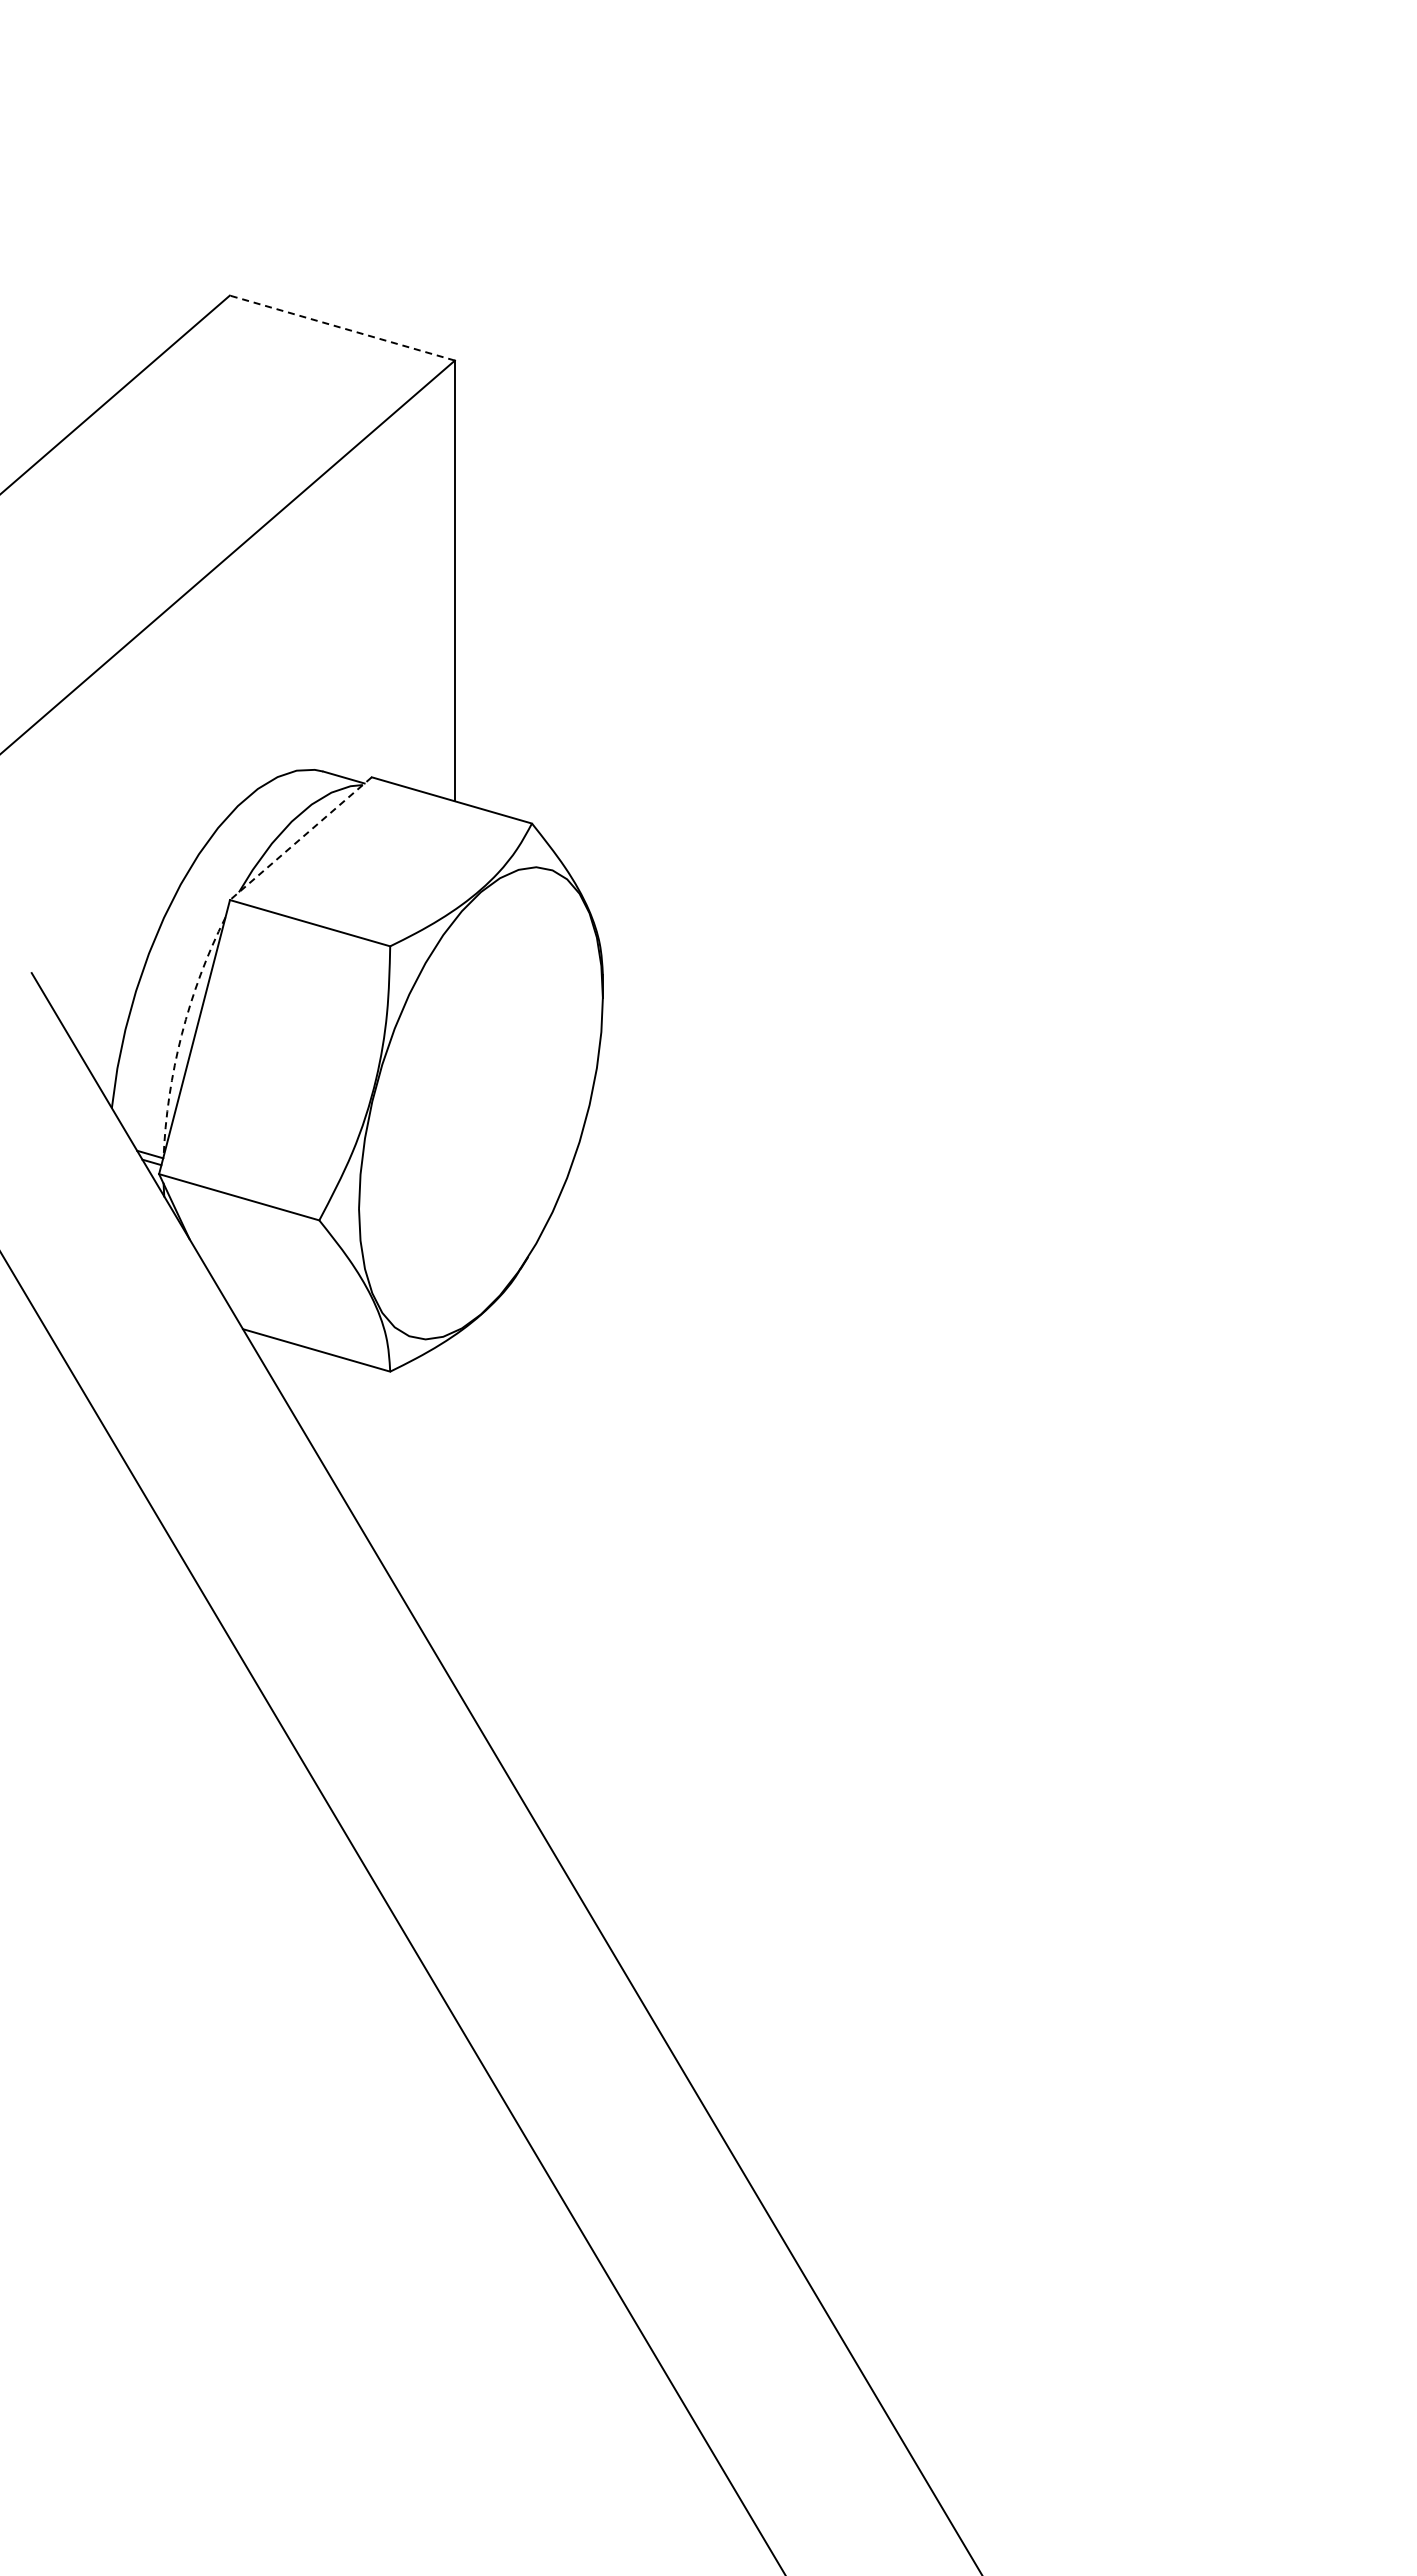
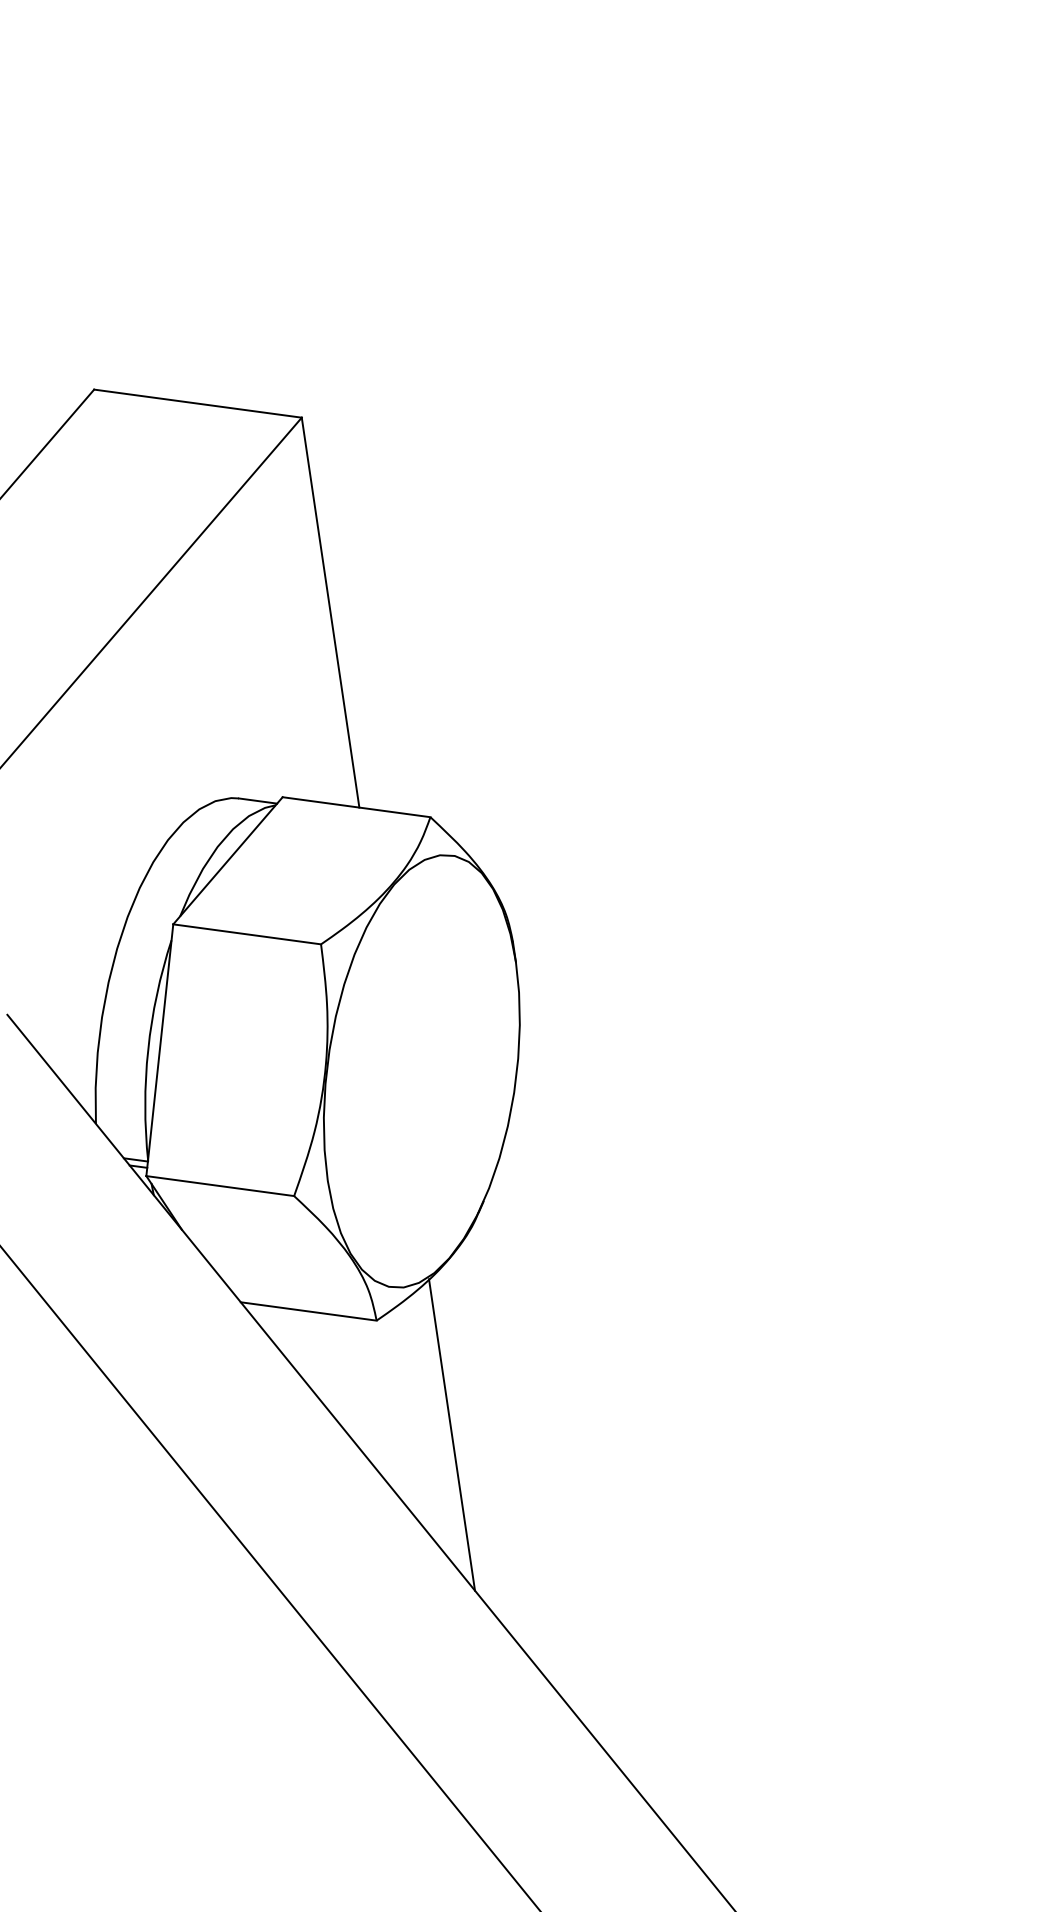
line: (341, 327) -> (197, 403), dashed -> solid
line: (300, 838) -> (227, 860), dashed -> solid
arc: (181, 1034) -> (147, 1049), dashed -> solid
line: (454, 1510) -> (451, 1435), added

